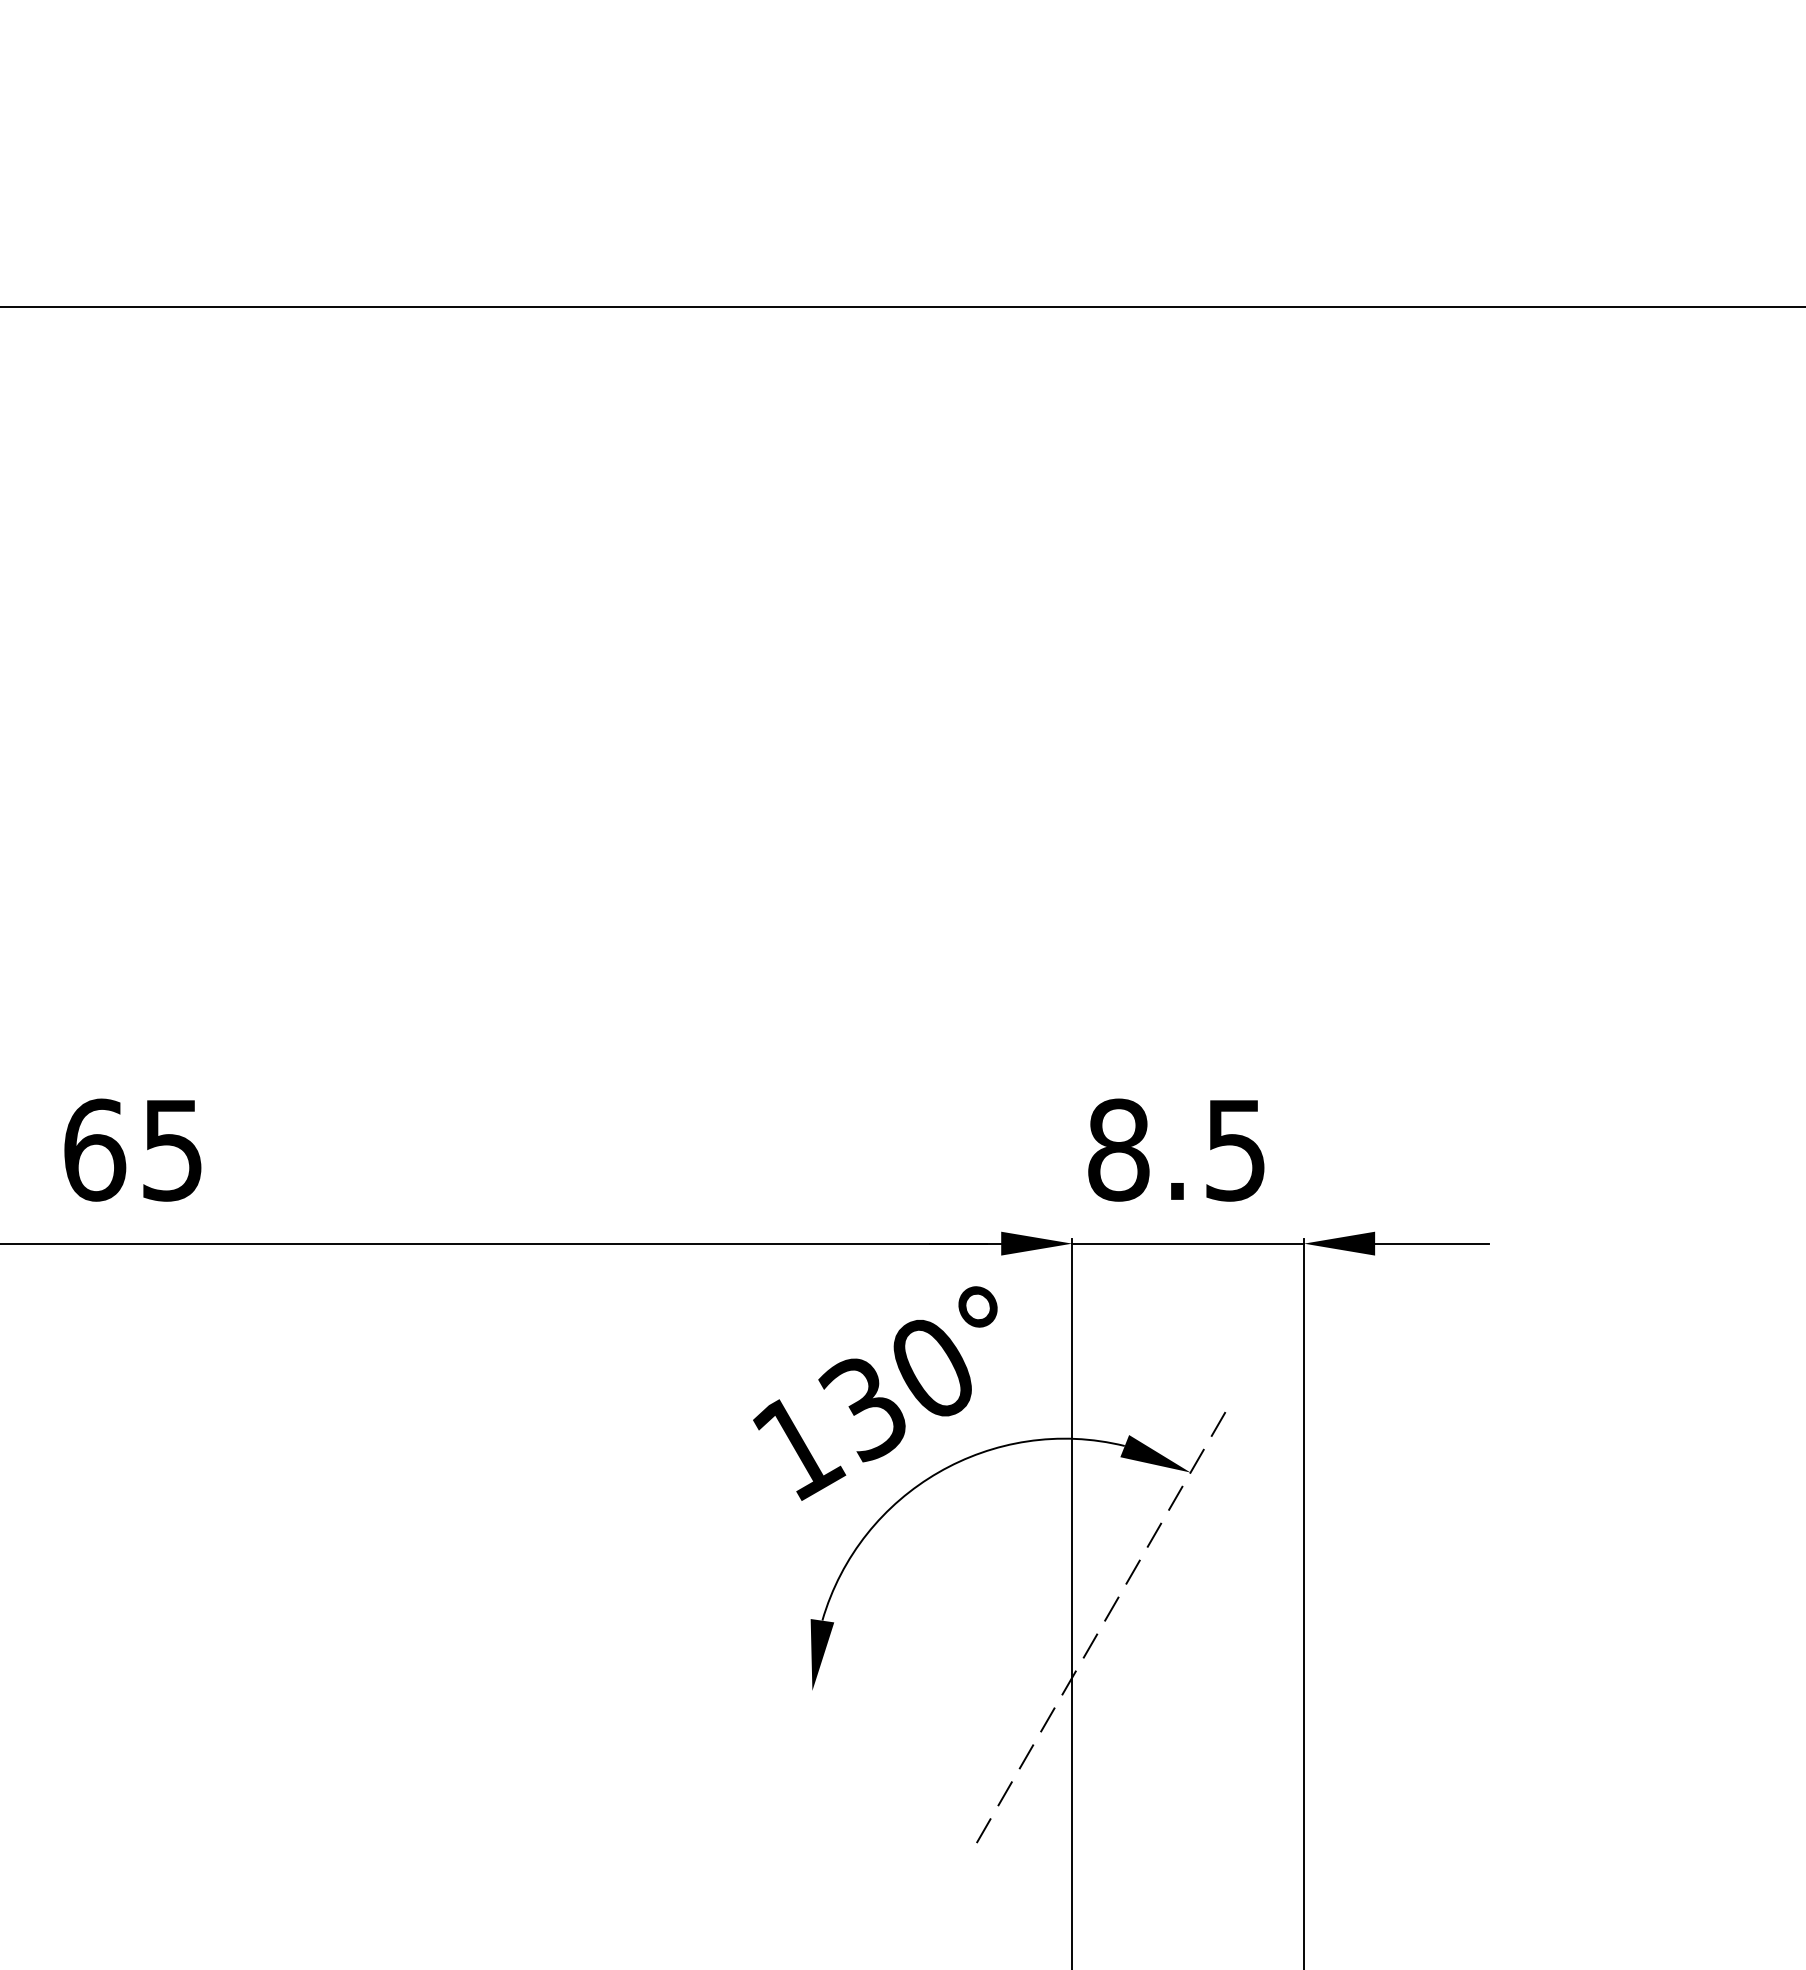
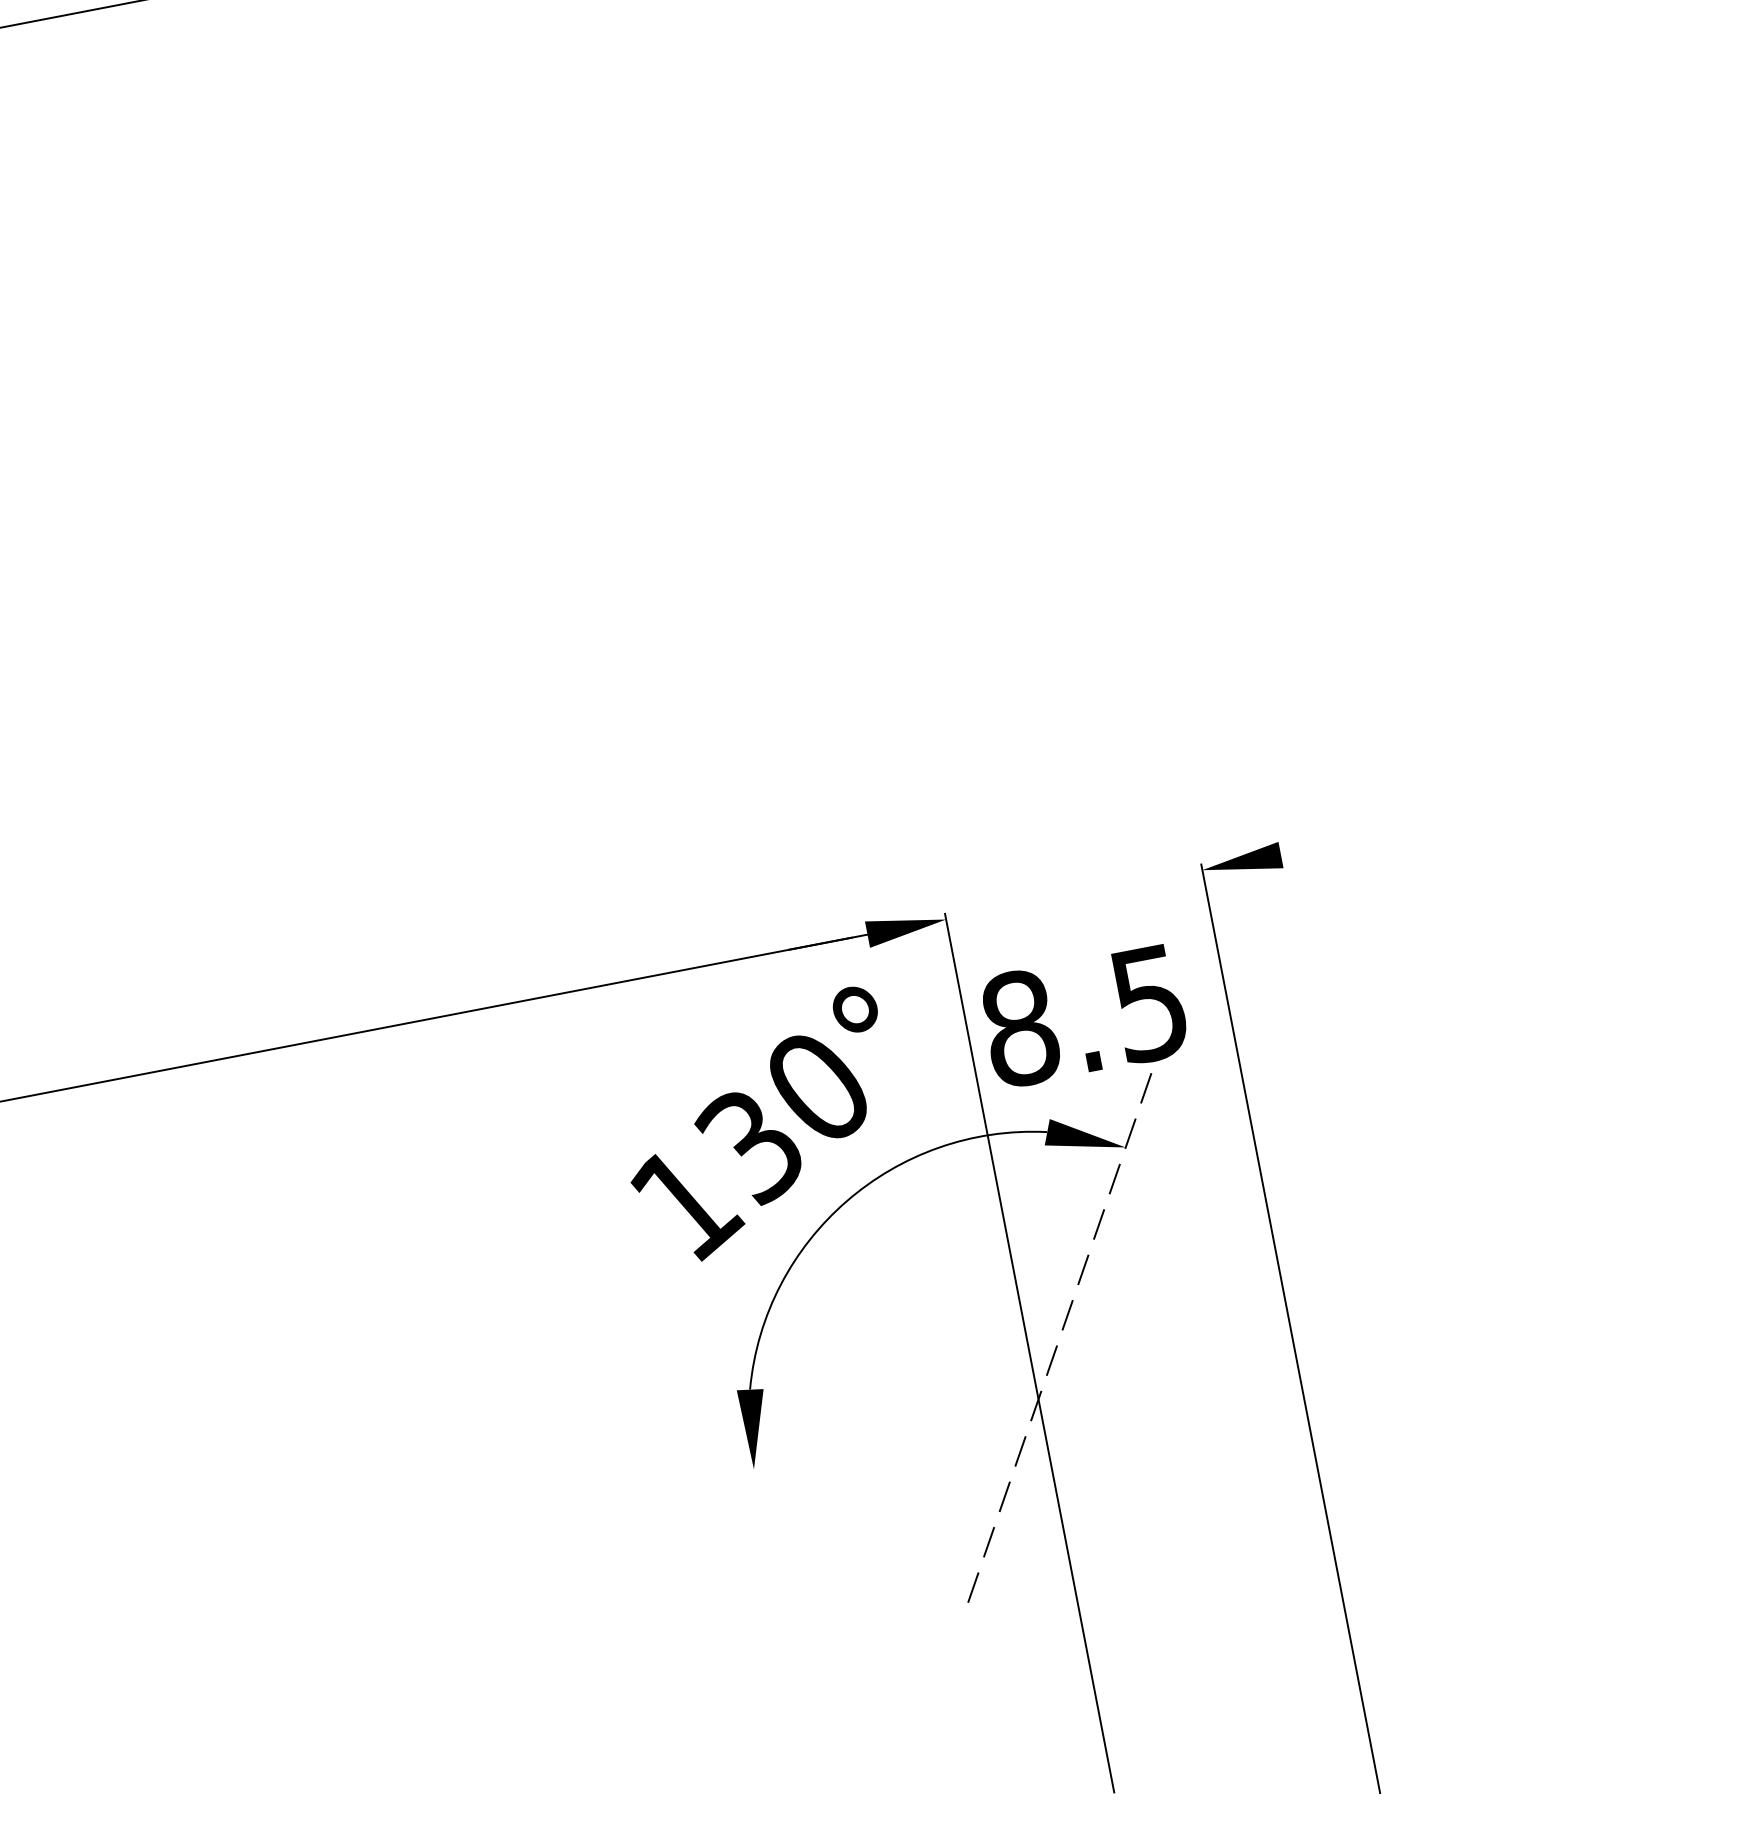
text: (1176, 1149) -> (1084, 1015), moved
line: (1188, 1243) -> (1074, 894), removed
line: (1432, 1243) -> (1344, 842), removed

